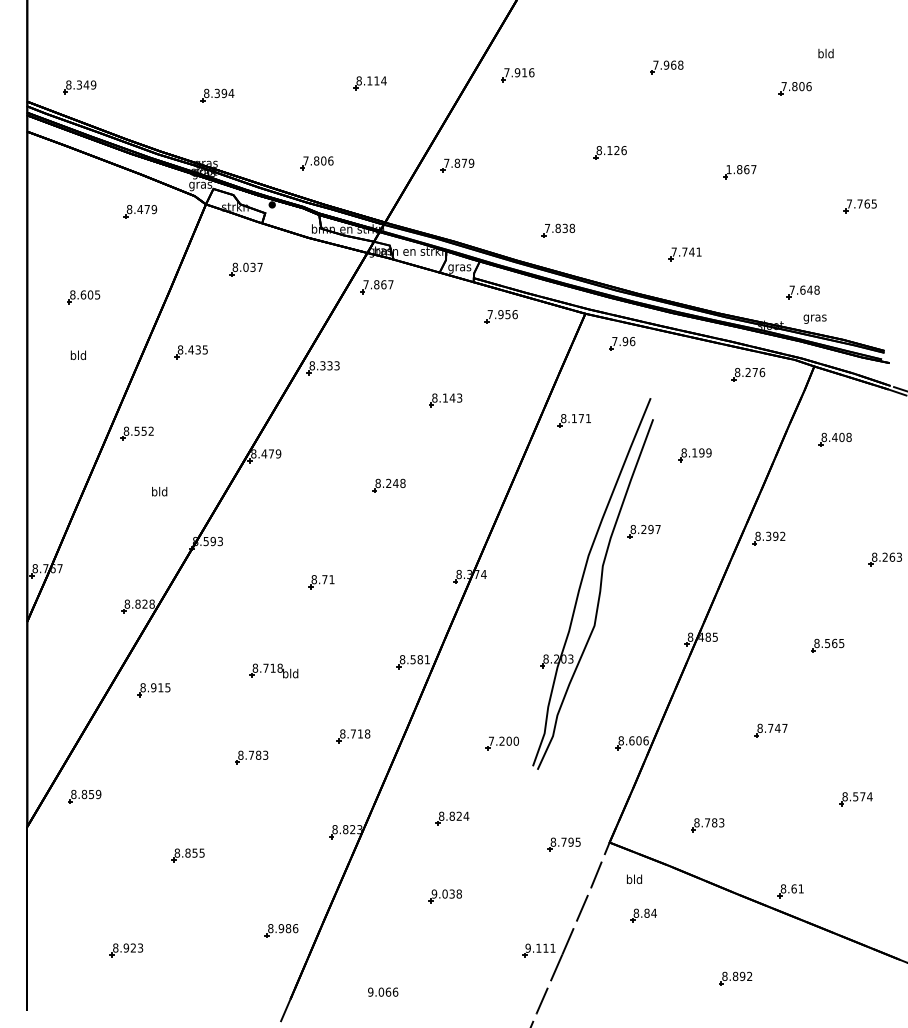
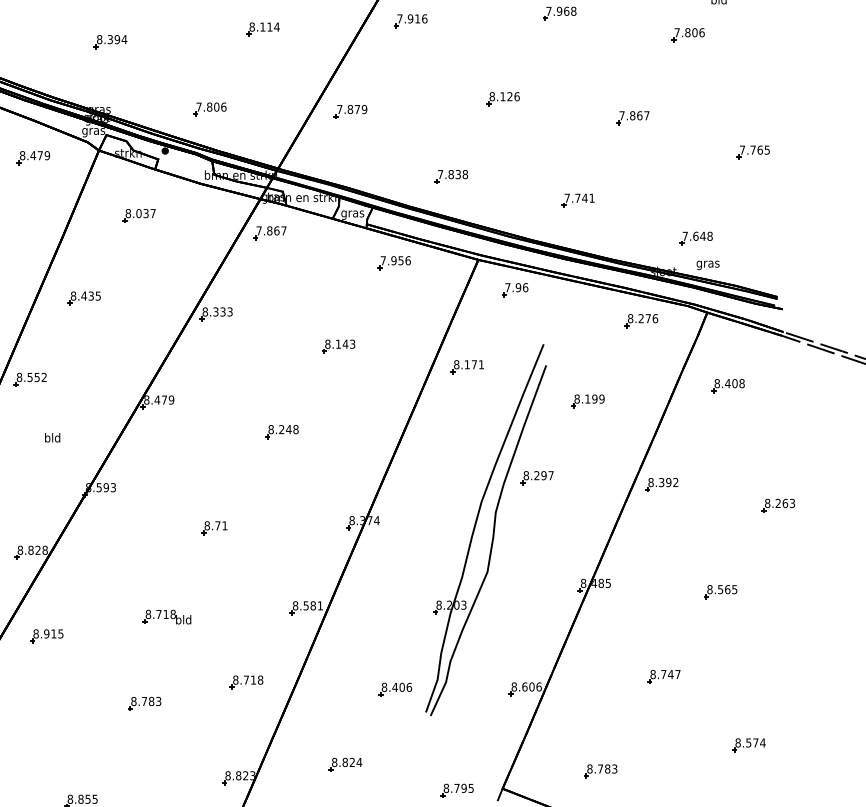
text: (728, 169) -> (621, 115), 1.867 -> 7.867
text: (503, 740) -> (396, 686), 7.200 -> 8.406

